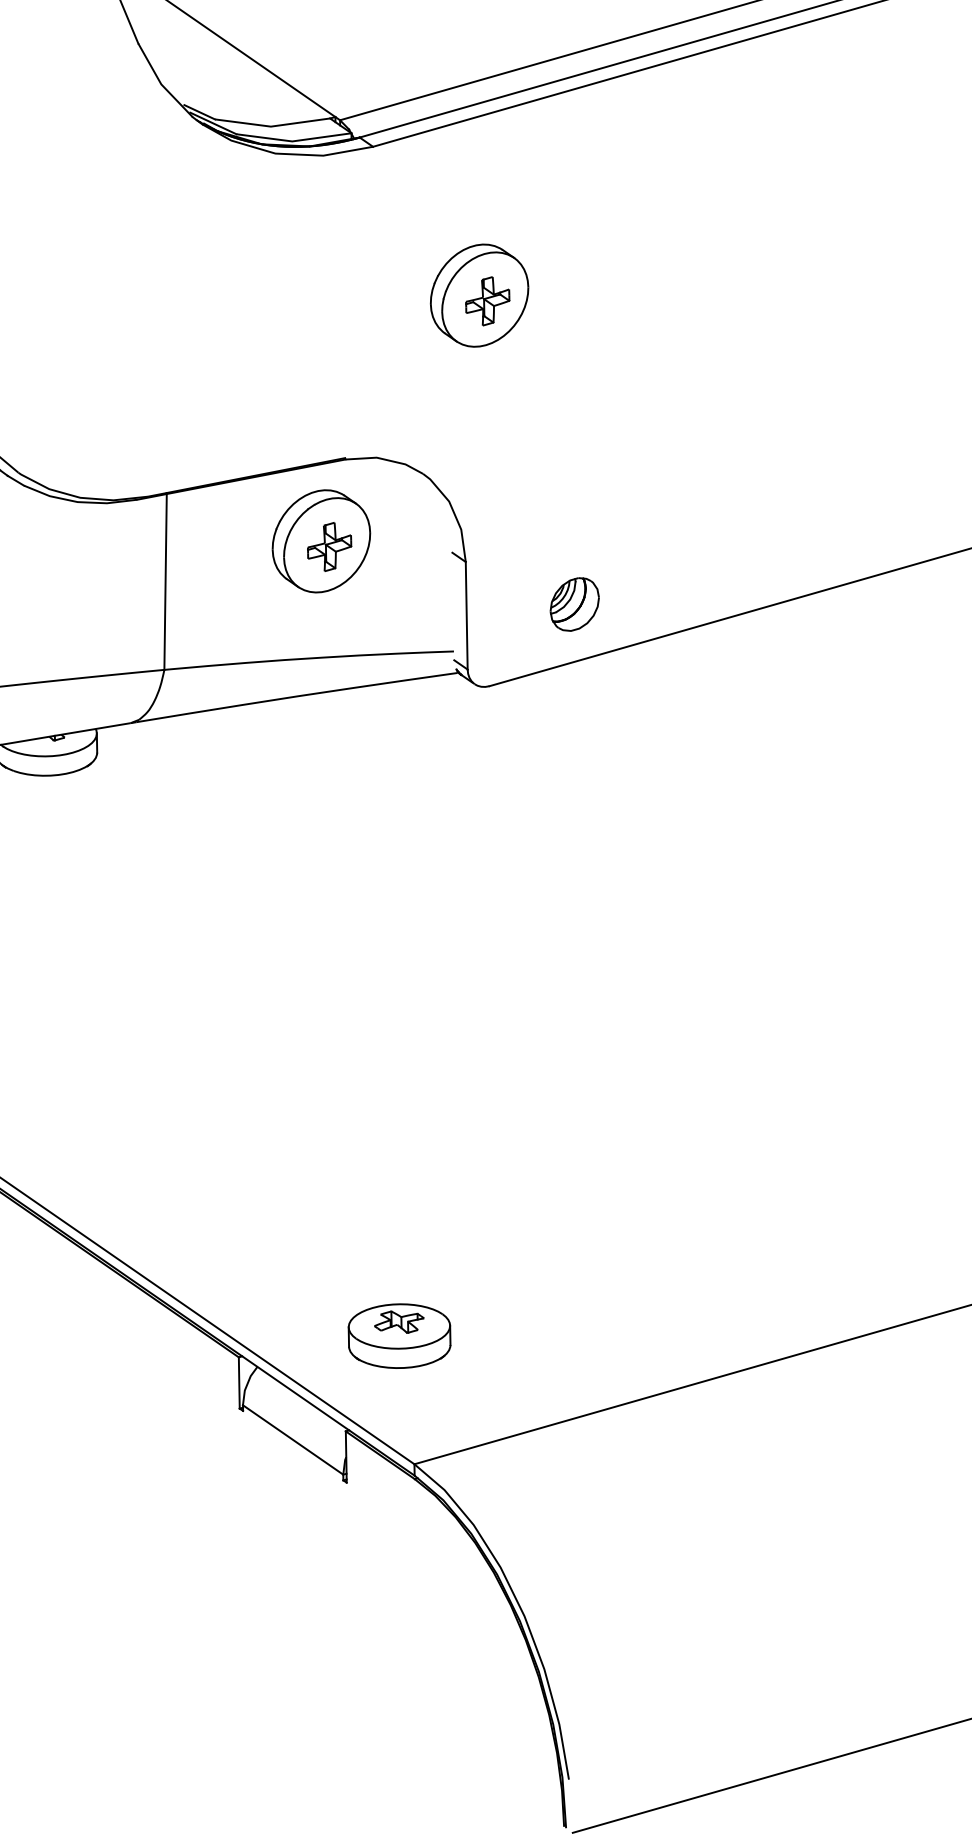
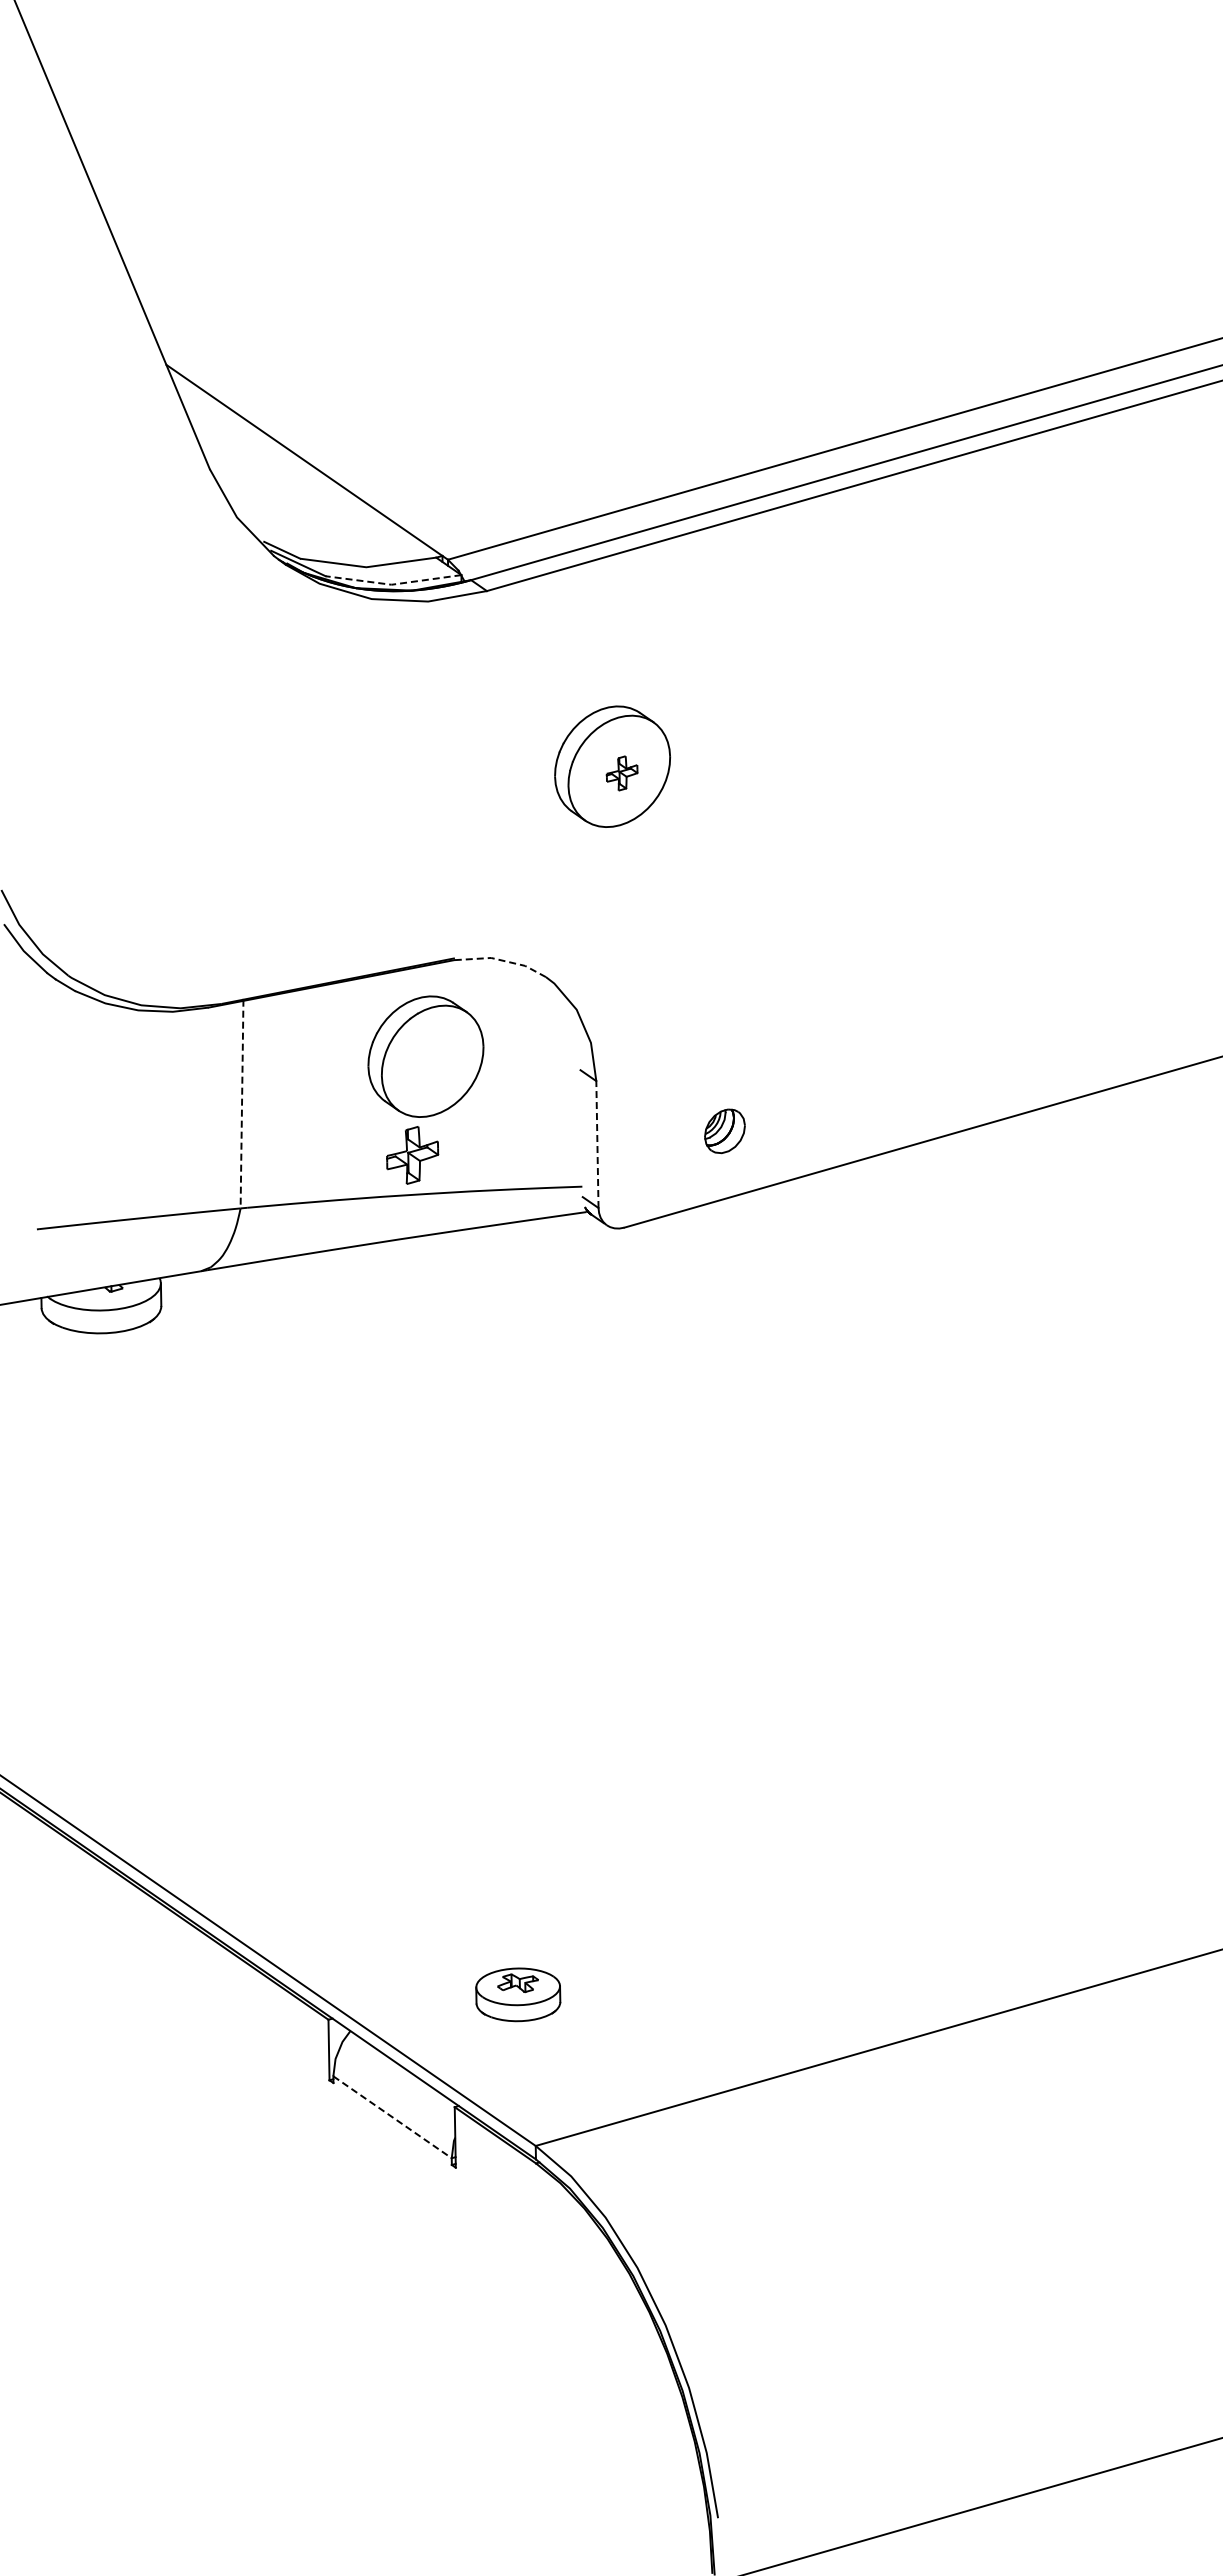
line: (293, 141) -> (392, 584), solid -> dashed
part: (487, 301) -> (621, 773), size x0.6
line: (384, 459) -> (500, 960), solid -> dashed
part: (329, 547) -> (412, 1155), moved
line: (165, 581) -> (242, 1104), solid -> dashed
part: (574, 604) -> (724, 1131), size x0.7
line: (466, 615) -> (597, 1144), solid -> dashed
part: (399, 1335) -> (518, 1994), size x0.7
line: (293, 1440) -> (392, 2117), solid -> dashed

